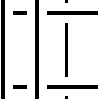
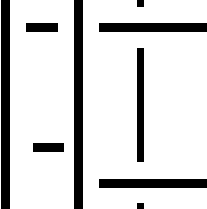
line: (19, 86) -> (47, 146), moved

